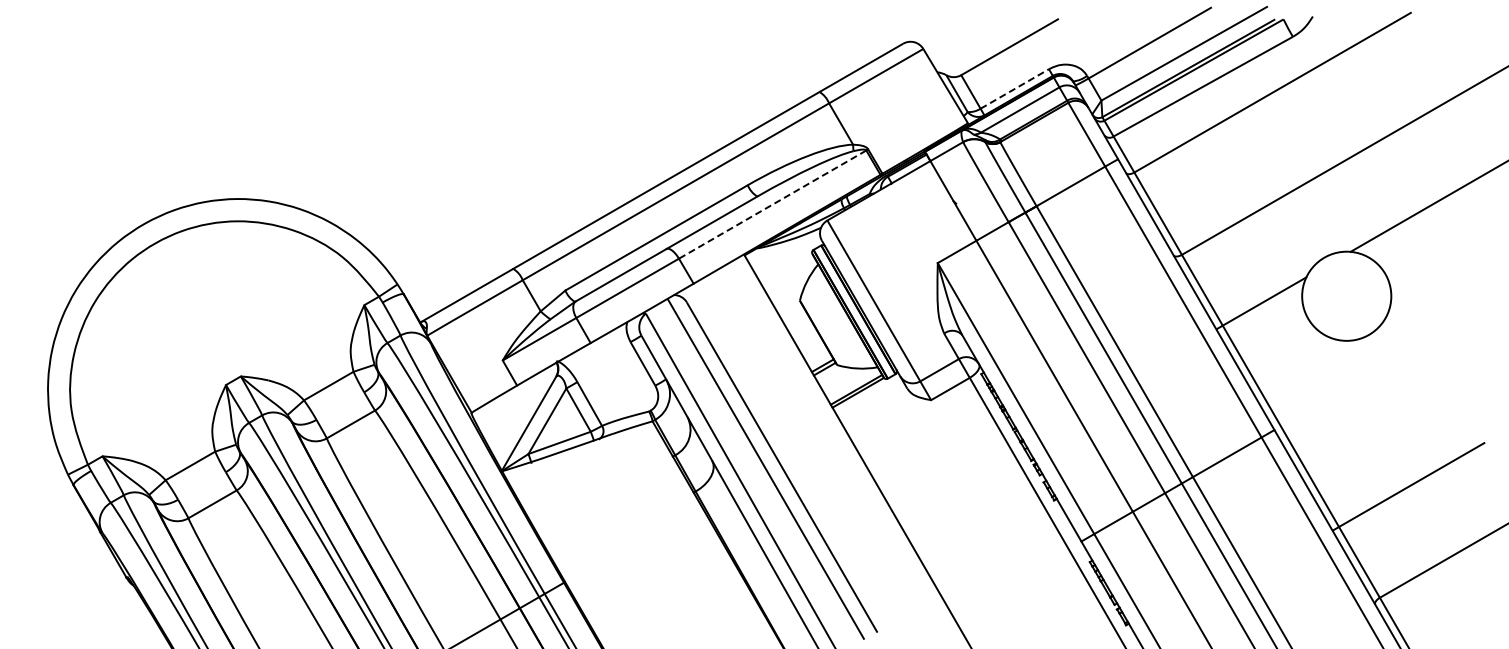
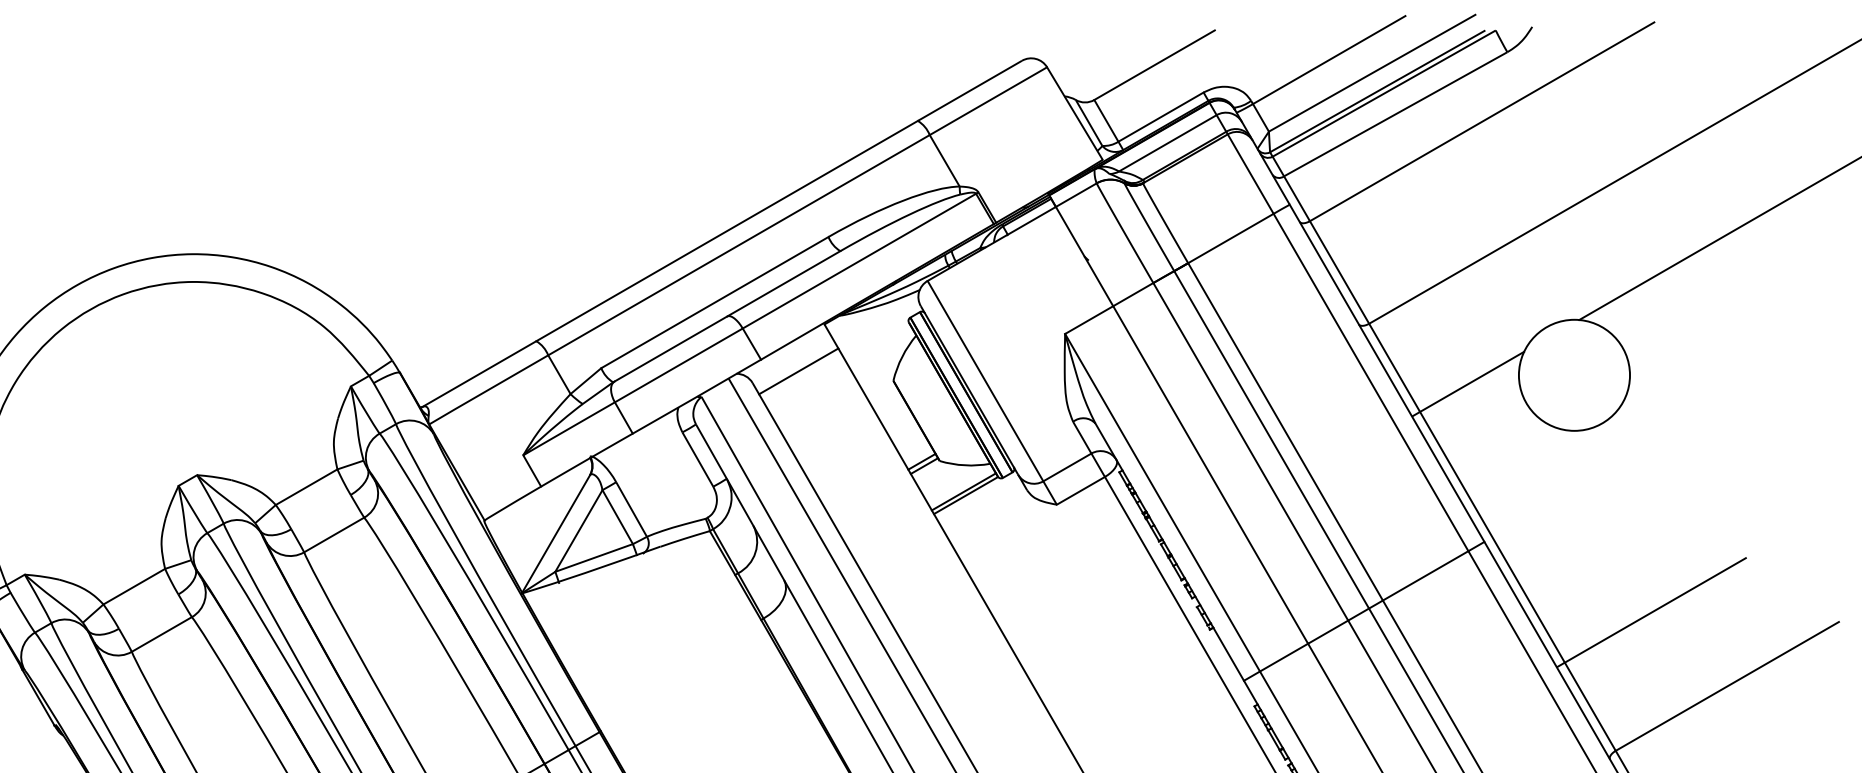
line: (1015, 88) -> (1161, 116), dashed -> solid
line: (772, 204) -> (859, 261), dashed -> solid
line: (723, 292) -> (798, 370), added

